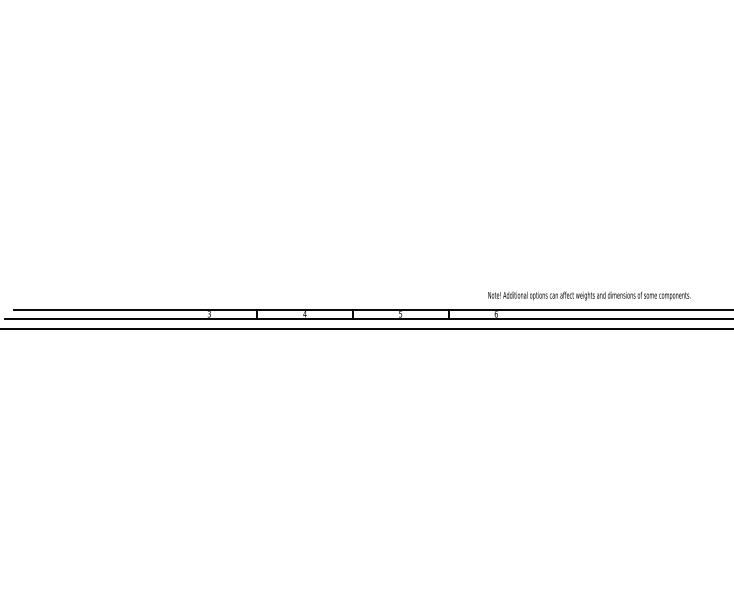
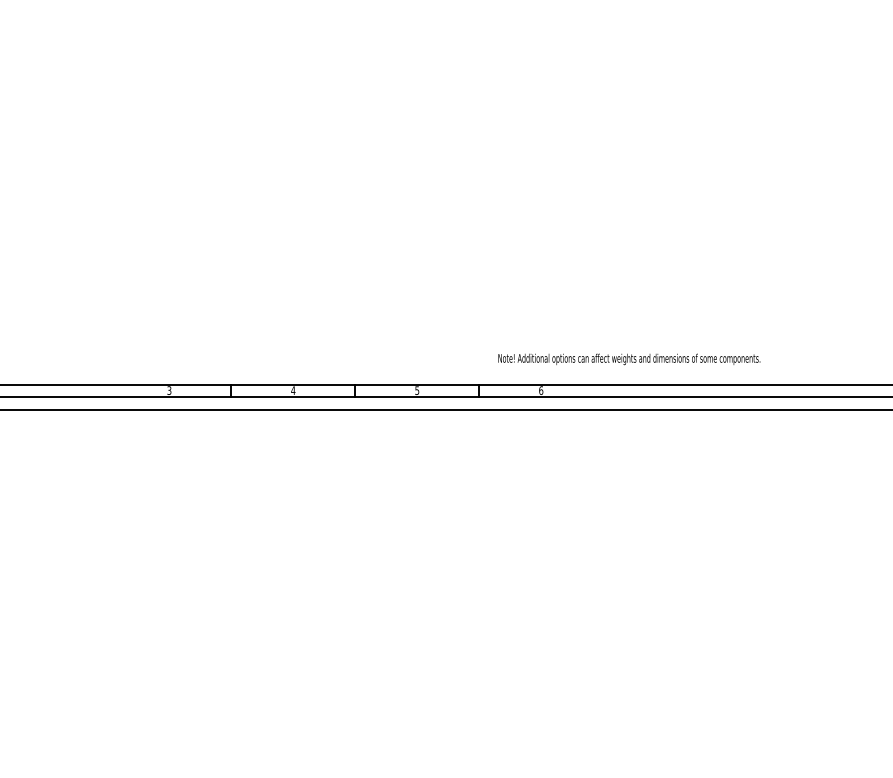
text: (589, 295) -> (629, 358), moved

